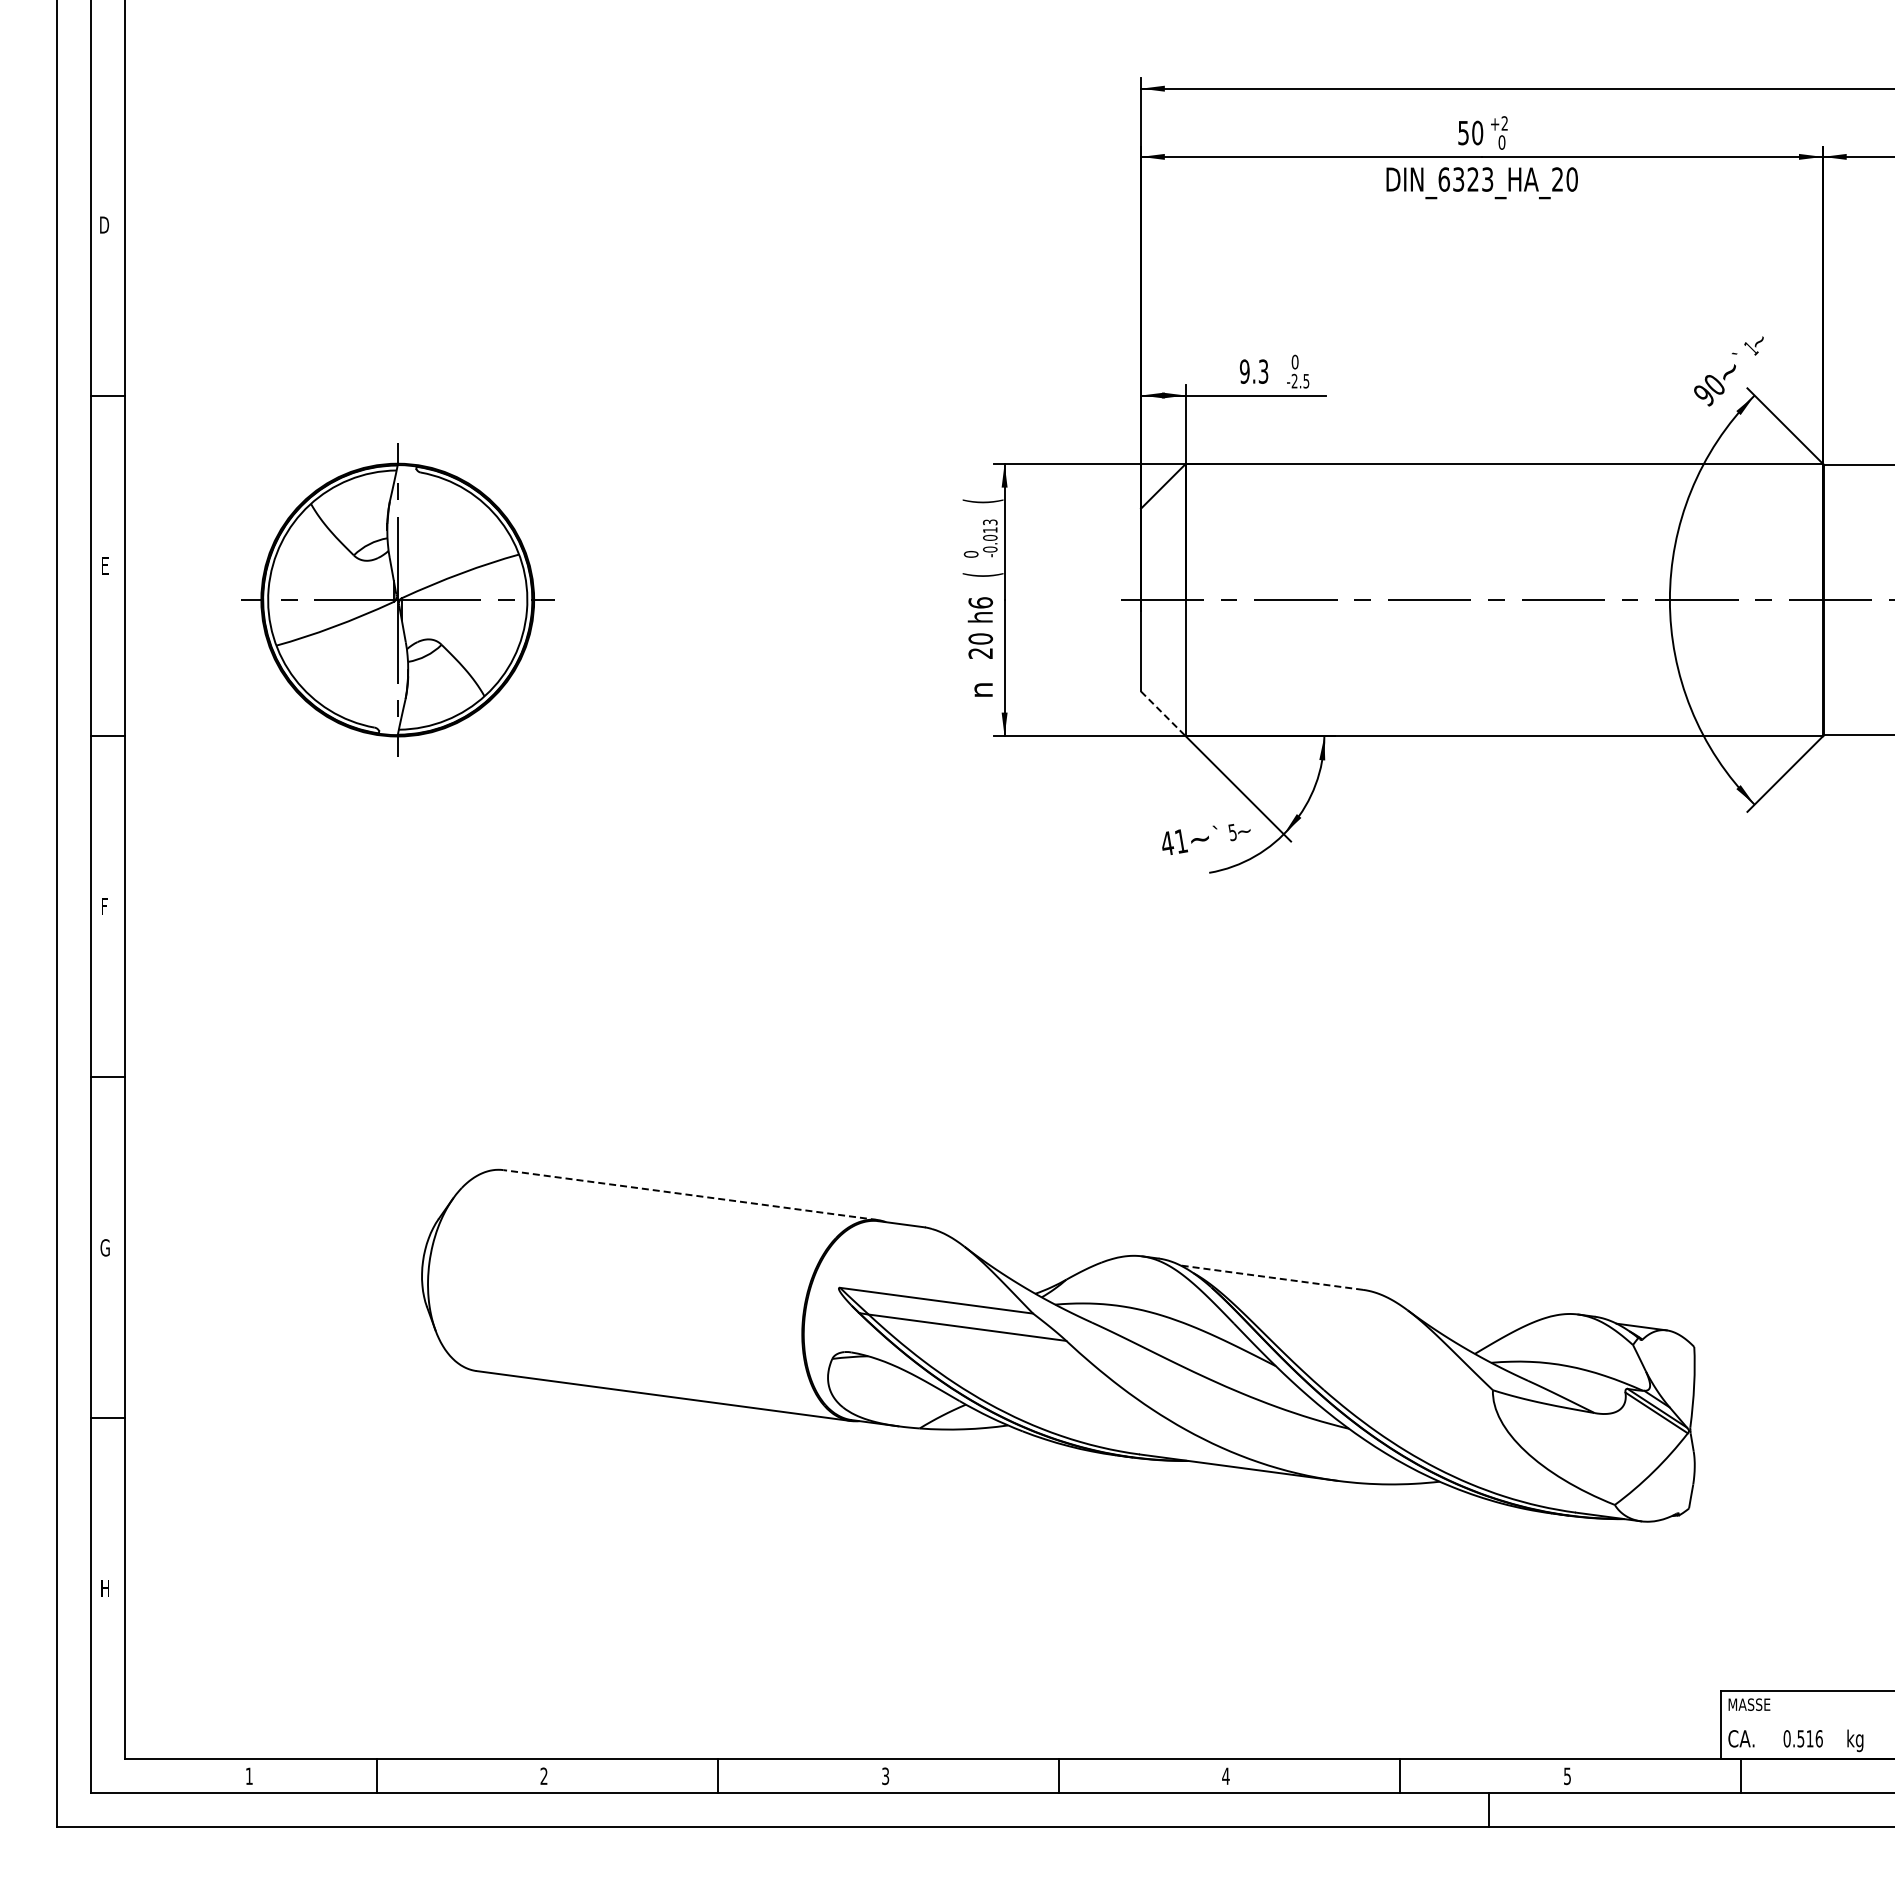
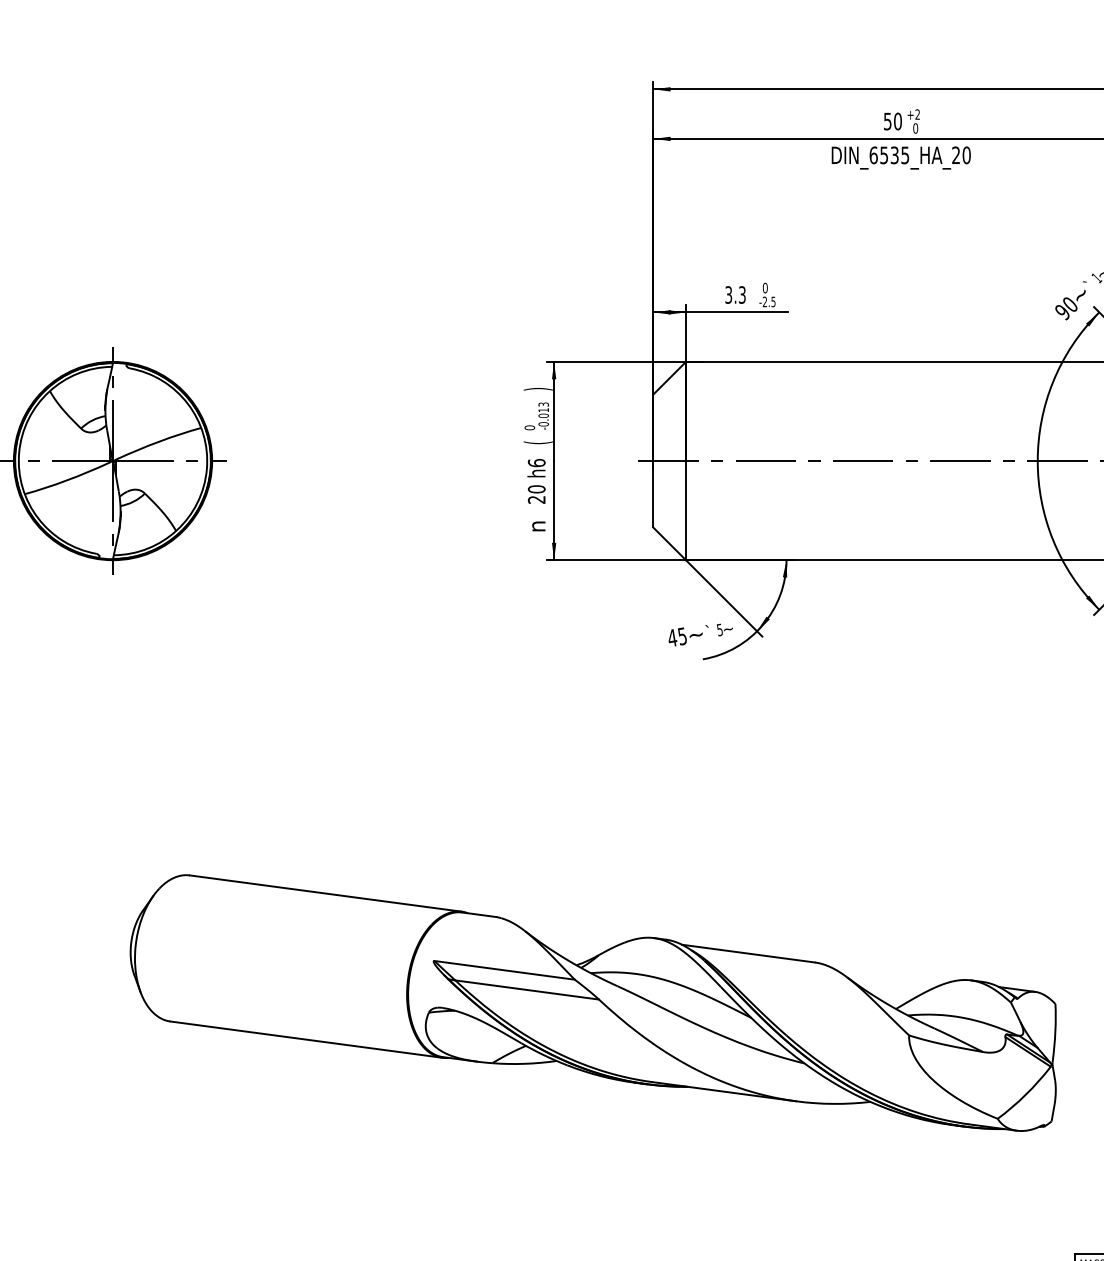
text: (1473, 179) -> (894, 155), DIN_6323_HA_20 -> DIN_6535_HA_20
text: (1244, 371) -> (728, 294), 9.3 -> 3.3
text: (982, 501) -> (538, 389), ( -> )
line: (1163, 713) -> (669, 543), dashed -> solid
text: (1181, 841) -> (682, 636), 41 -> 45
line: (690, 1195) -> (325, 893), dashed -> solid
line: (1271, 1277) -> (748, 953), dashed -> solid

